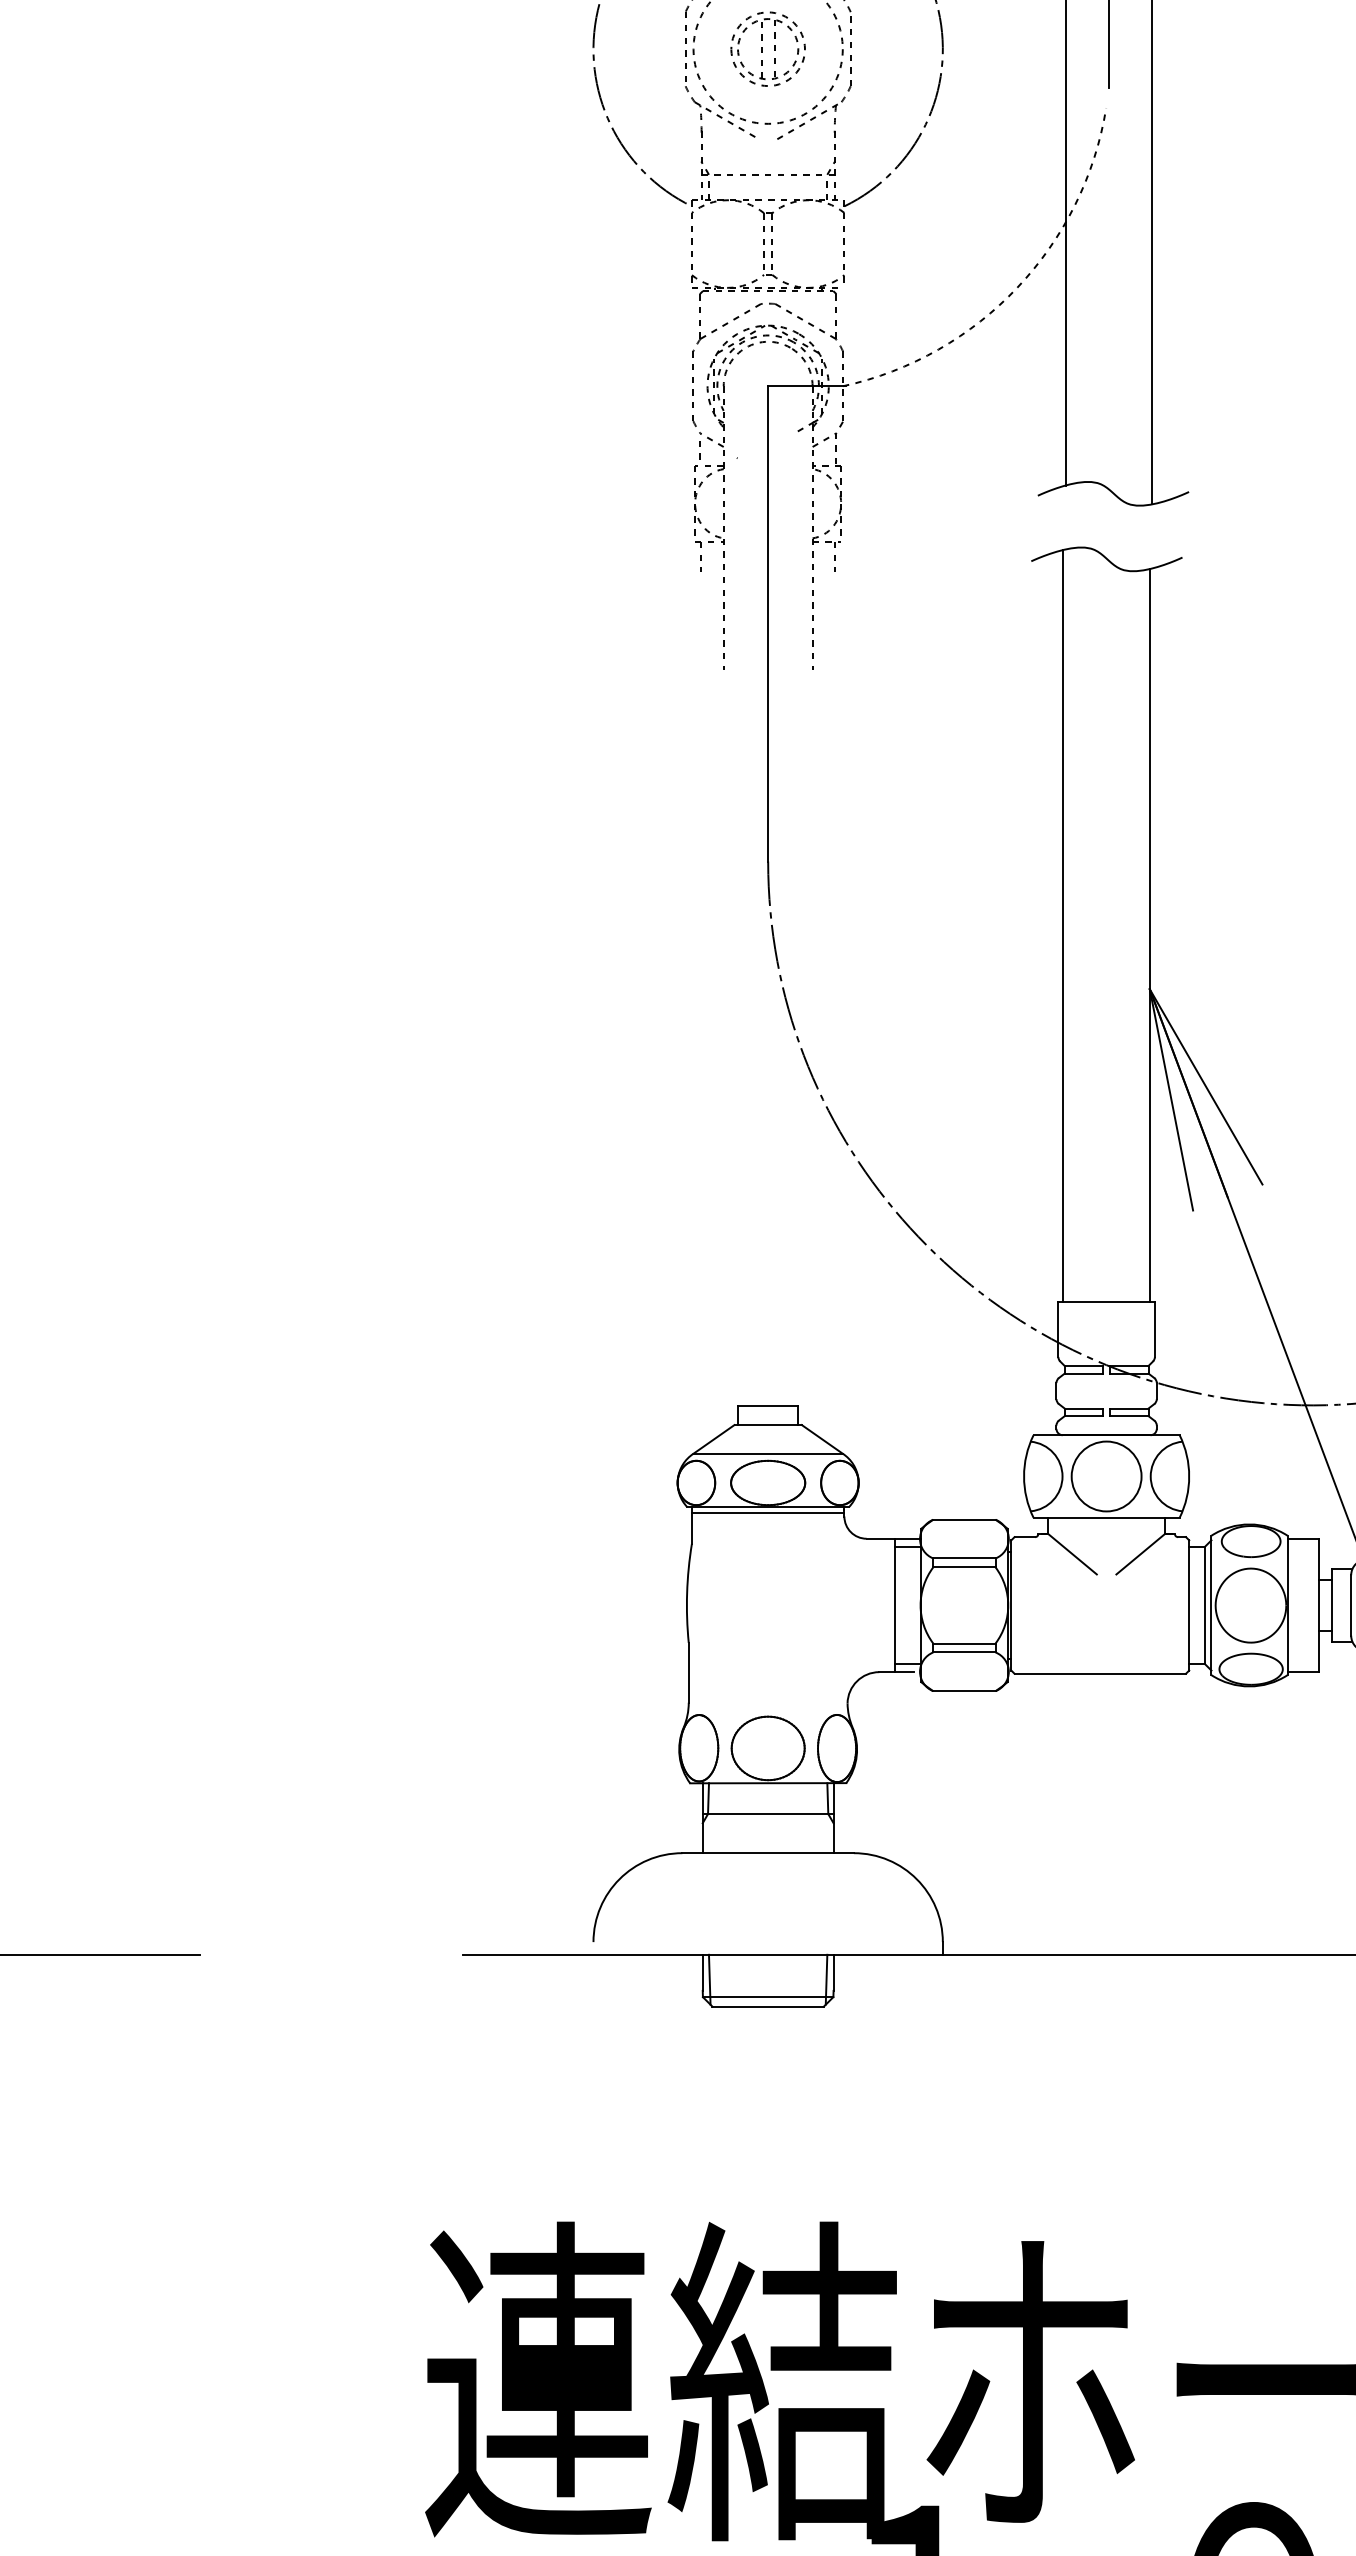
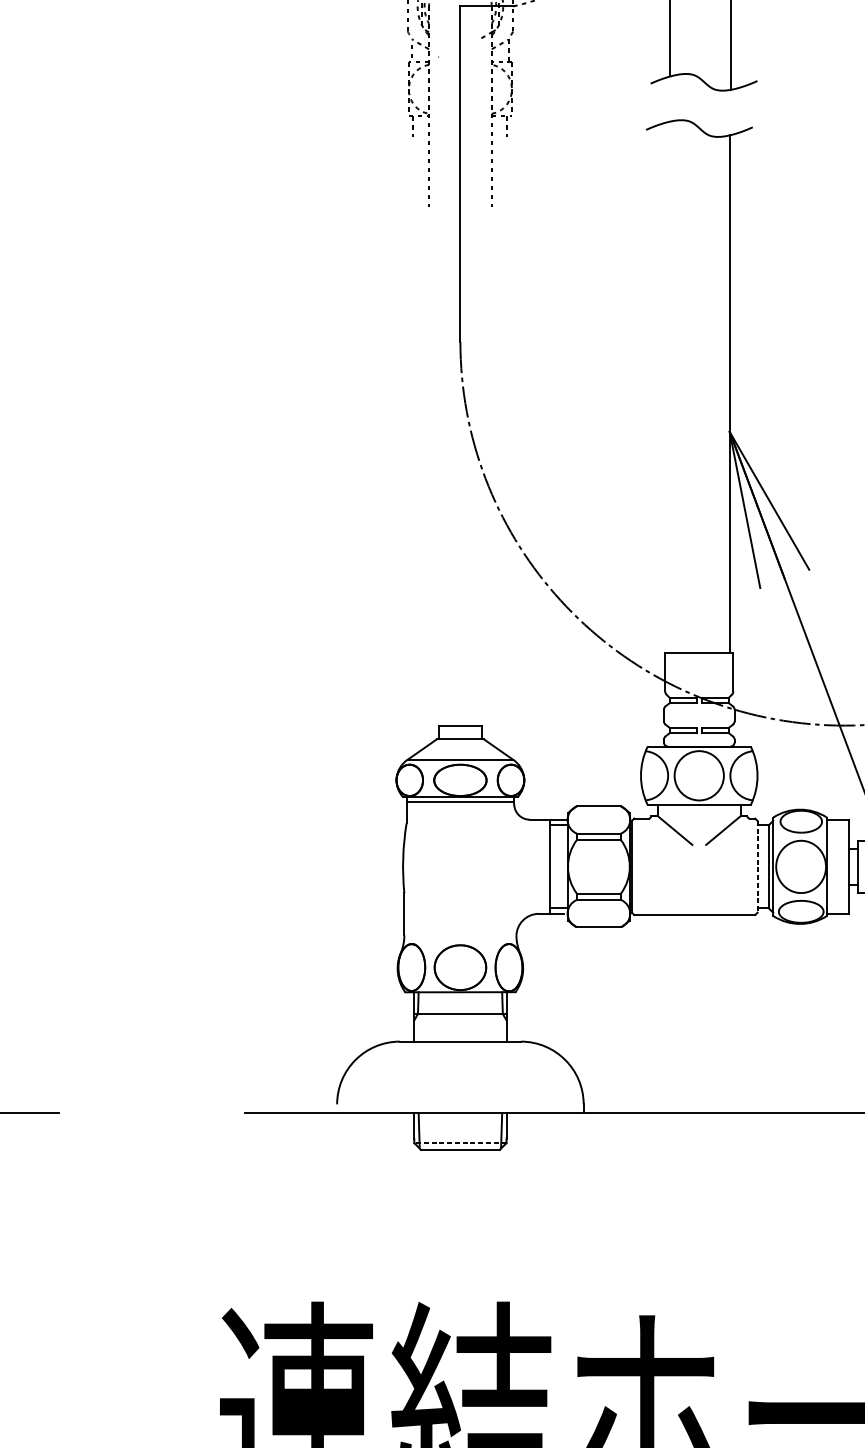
line: (1063, 925) -> (668, 386), removed
line: (1189, 1605) -> (757, 866), solid -> dashed
line: (767, 1997) -> (459, 1143), solid -> dashed

